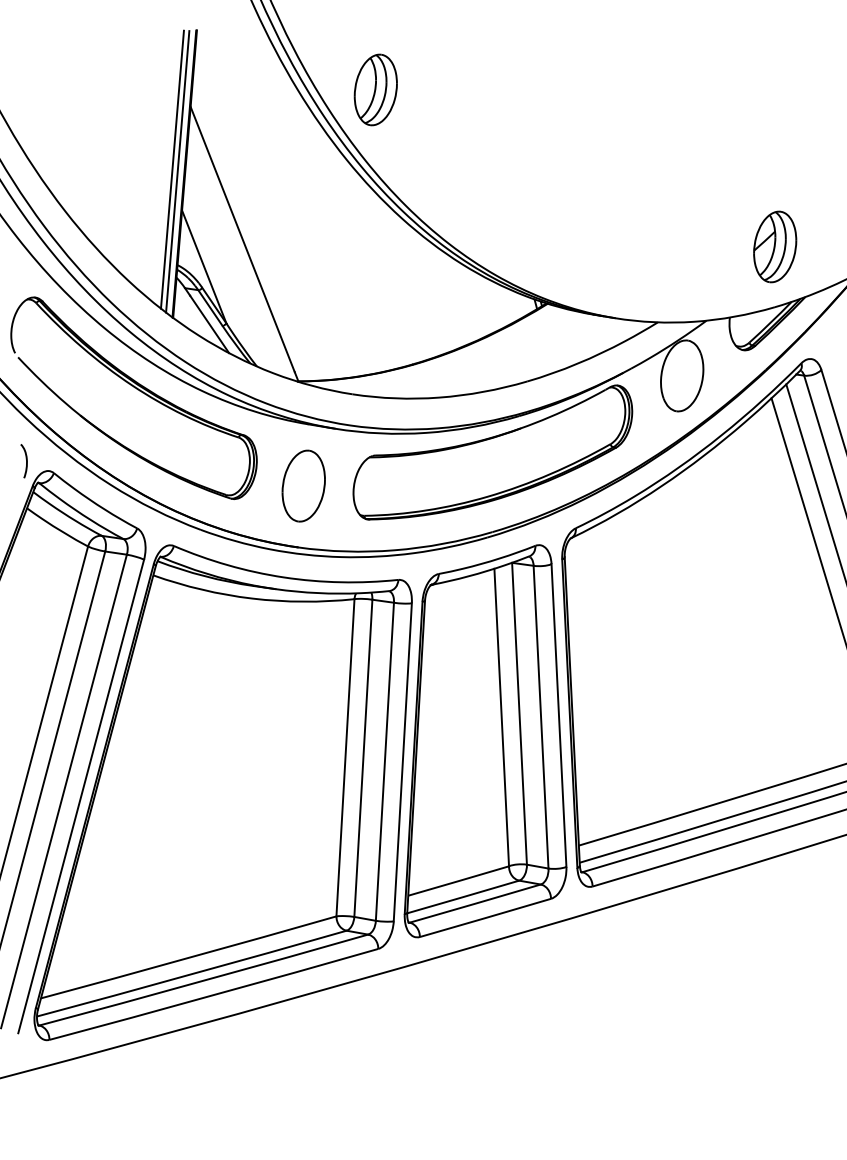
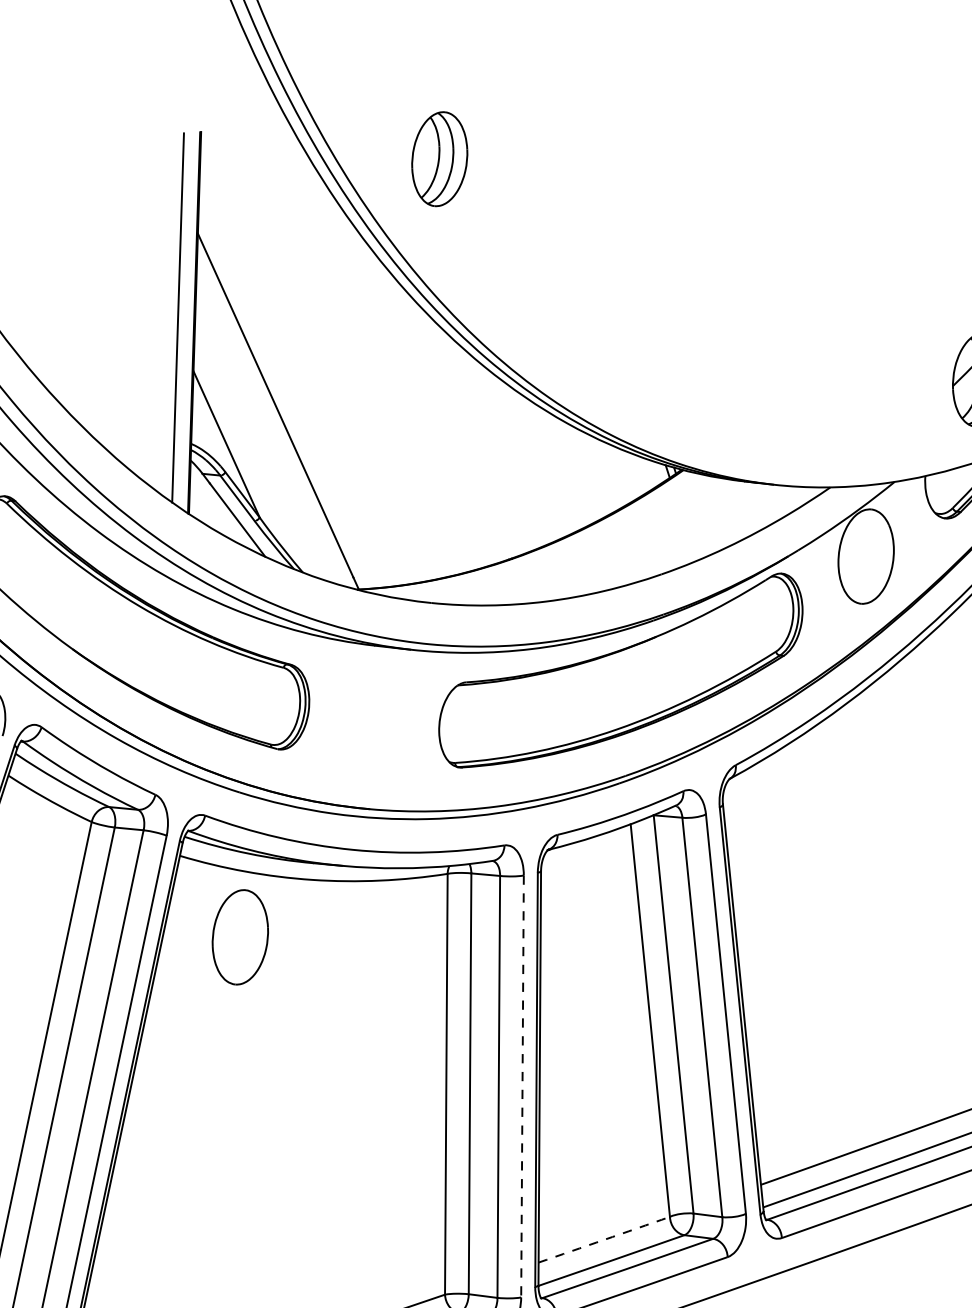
part: (375, 89) -> (439, 158), moved
line: (177, 171) -> (184, 320), removed
part: (303, 485) -> (239, 936), moved
line: (402, 762) -> (522, 1086), solid -> dashed
arc: (458, 881) -> (604, 1240), solid -> dashed

